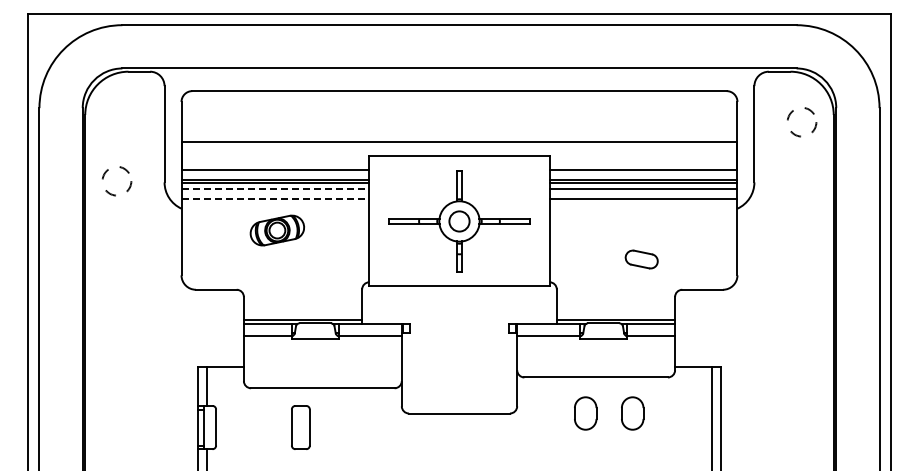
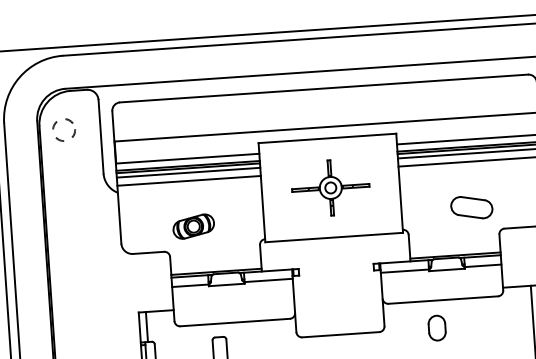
circle: (116, 181) -> (63, 130), moved
line: (275, 188) -> (188, 172), dashed -> solid
line: (275, 199) -> (189, 180), dashed -> solid
part: (459, 220) -> (330, 187), size x0.71
part: (276, 230) -> (193, 226), moved
part: (641, 259) -> (471, 207), size x1.67
part: (632, 413) -> (472, 325), removed

